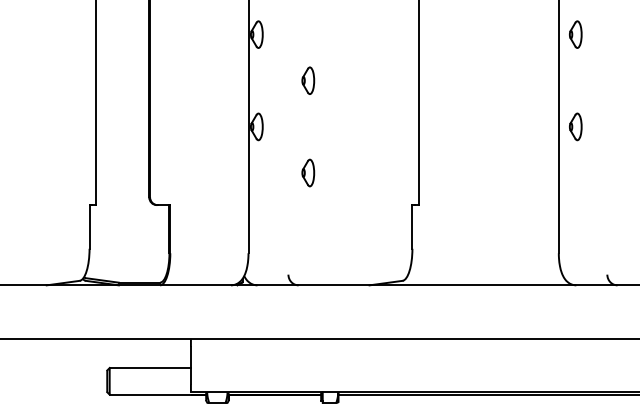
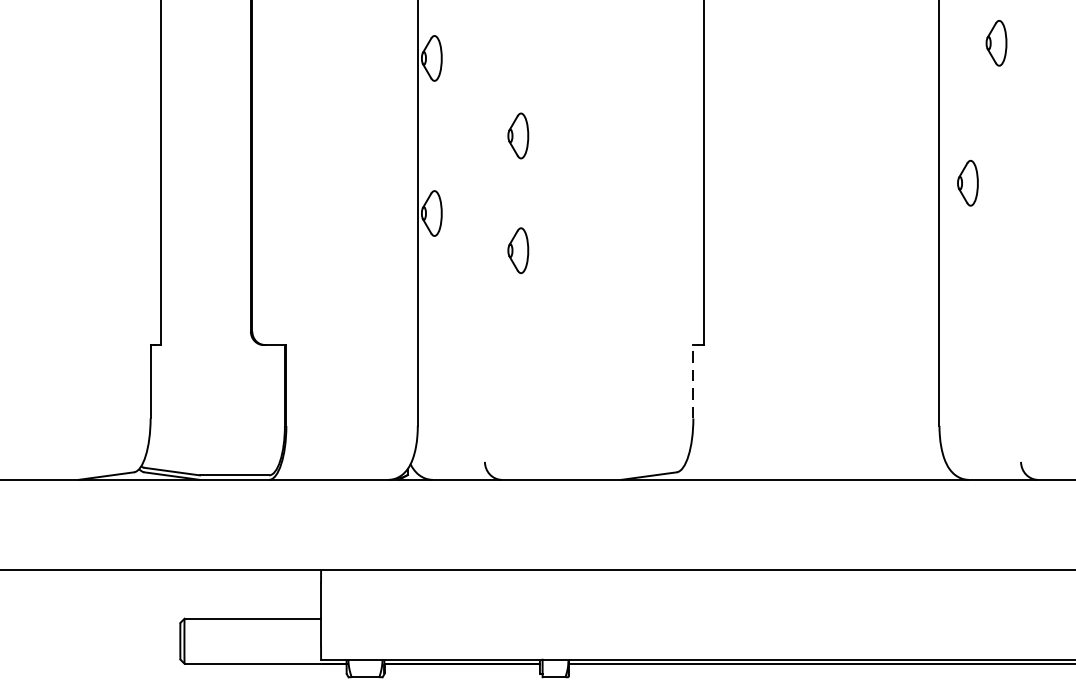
part: (575, 34) -> (996, 43), moved
part: (575, 126) -> (967, 182), moved
part: (308, 172) -> (518, 249), moved
line: (412, 226) -> (693, 380), solid -> dashed

